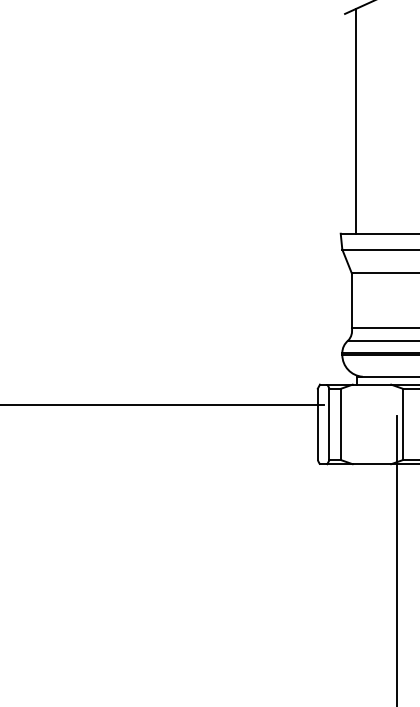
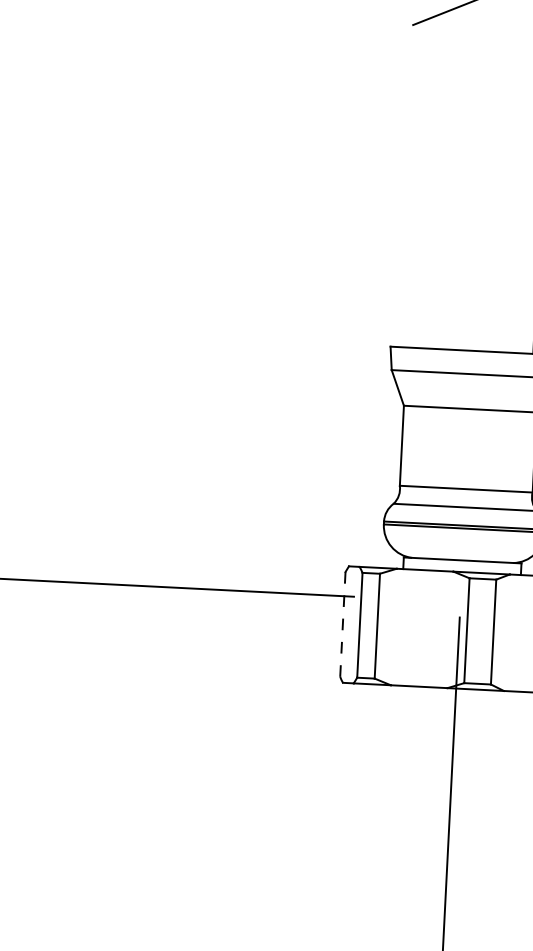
line: (356, 120) -> (422, 182), removed
line: (317, 424) -> (342, 624), solid -> dashed

